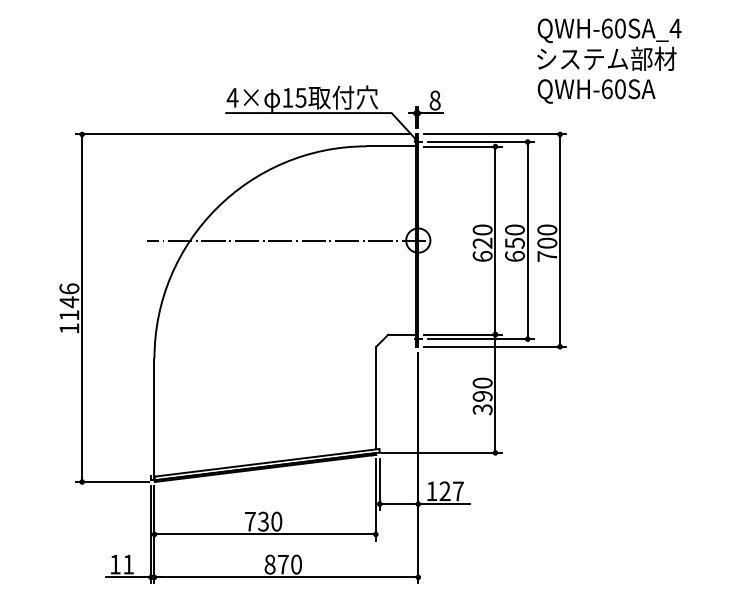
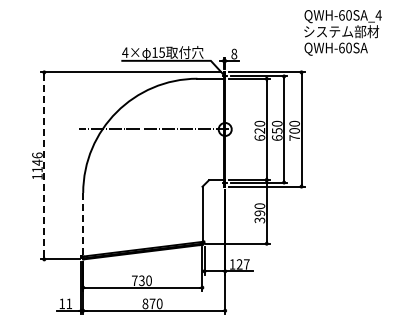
text: (608, 60) -> (342, 32), moved
line: (82, 307) -> (44, 165), solid -> dashed
line: (154, 418) -> (83, 225), solid -> dashed

